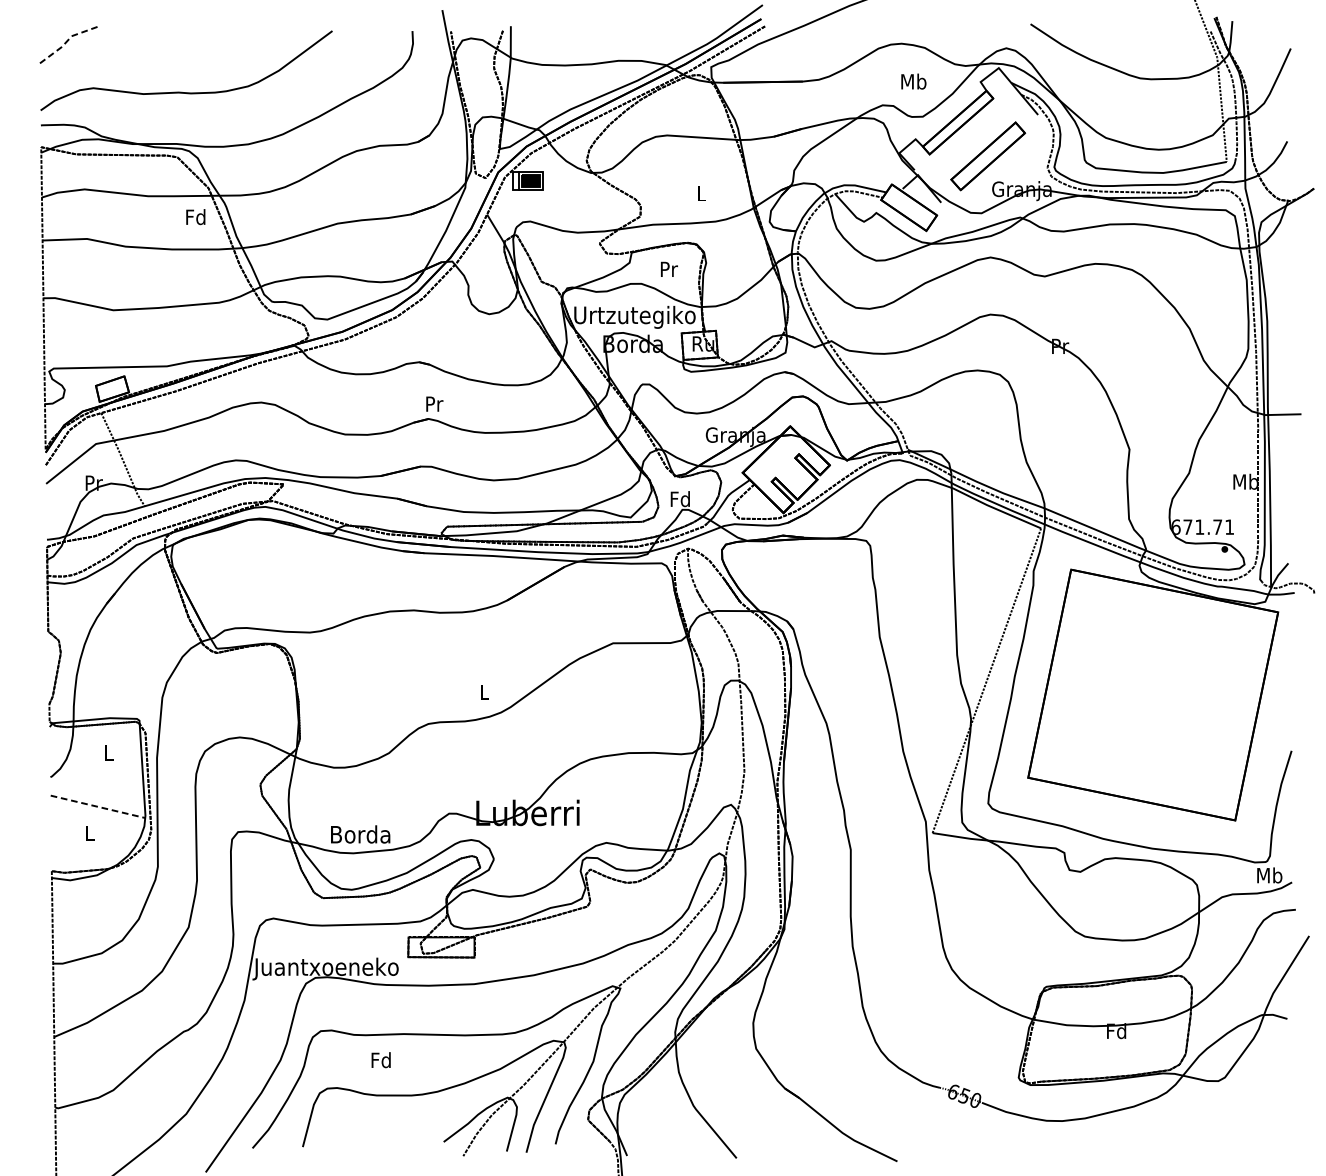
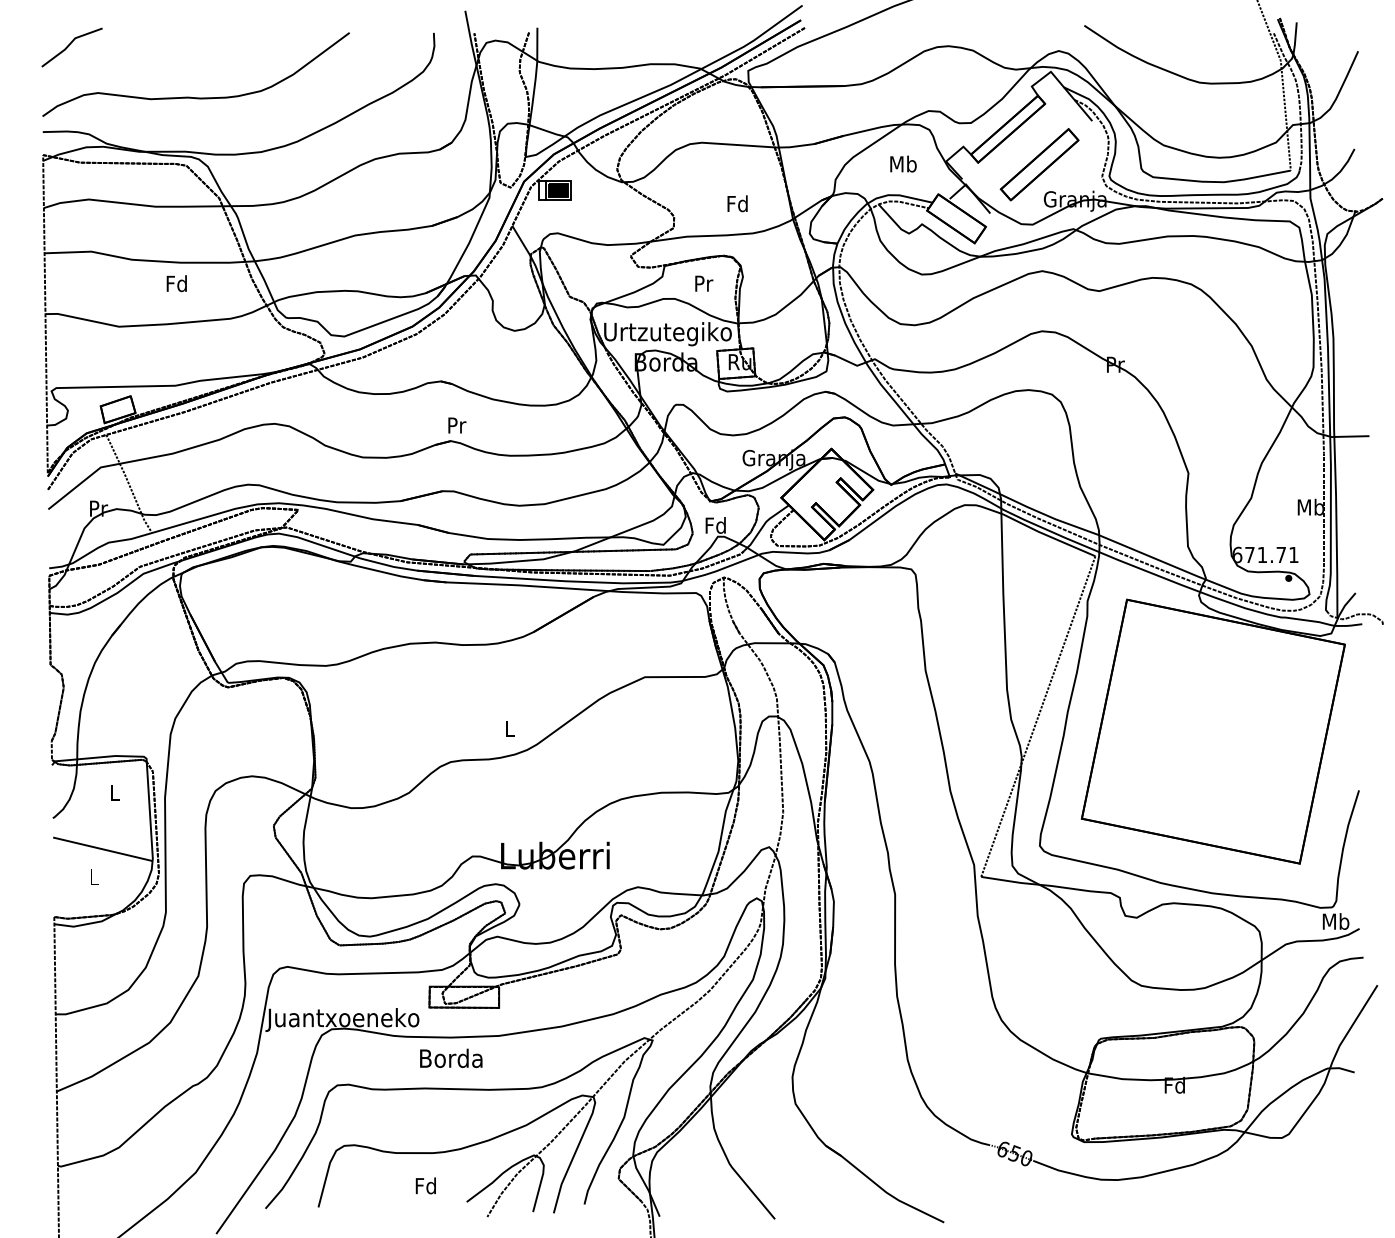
line: (67, 41) -> (70, 43), dashed -> solid
text: (913, 81) -> (903, 163), moved
text: (701, 193) -> (737, 203), L -> Fd
text: (195, 216) -> (176, 283), moved
line: (98, 807) -> (103, 849), dashed -> solid
text: (360, 833) -> (451, 1057), moved
text: (380, 1059) -> (425, 1185), moved

